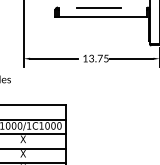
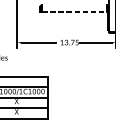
line: (99, 7) -> (72, 5), removed
line: (103, 17) -> (75, 12), solid -> dashed

